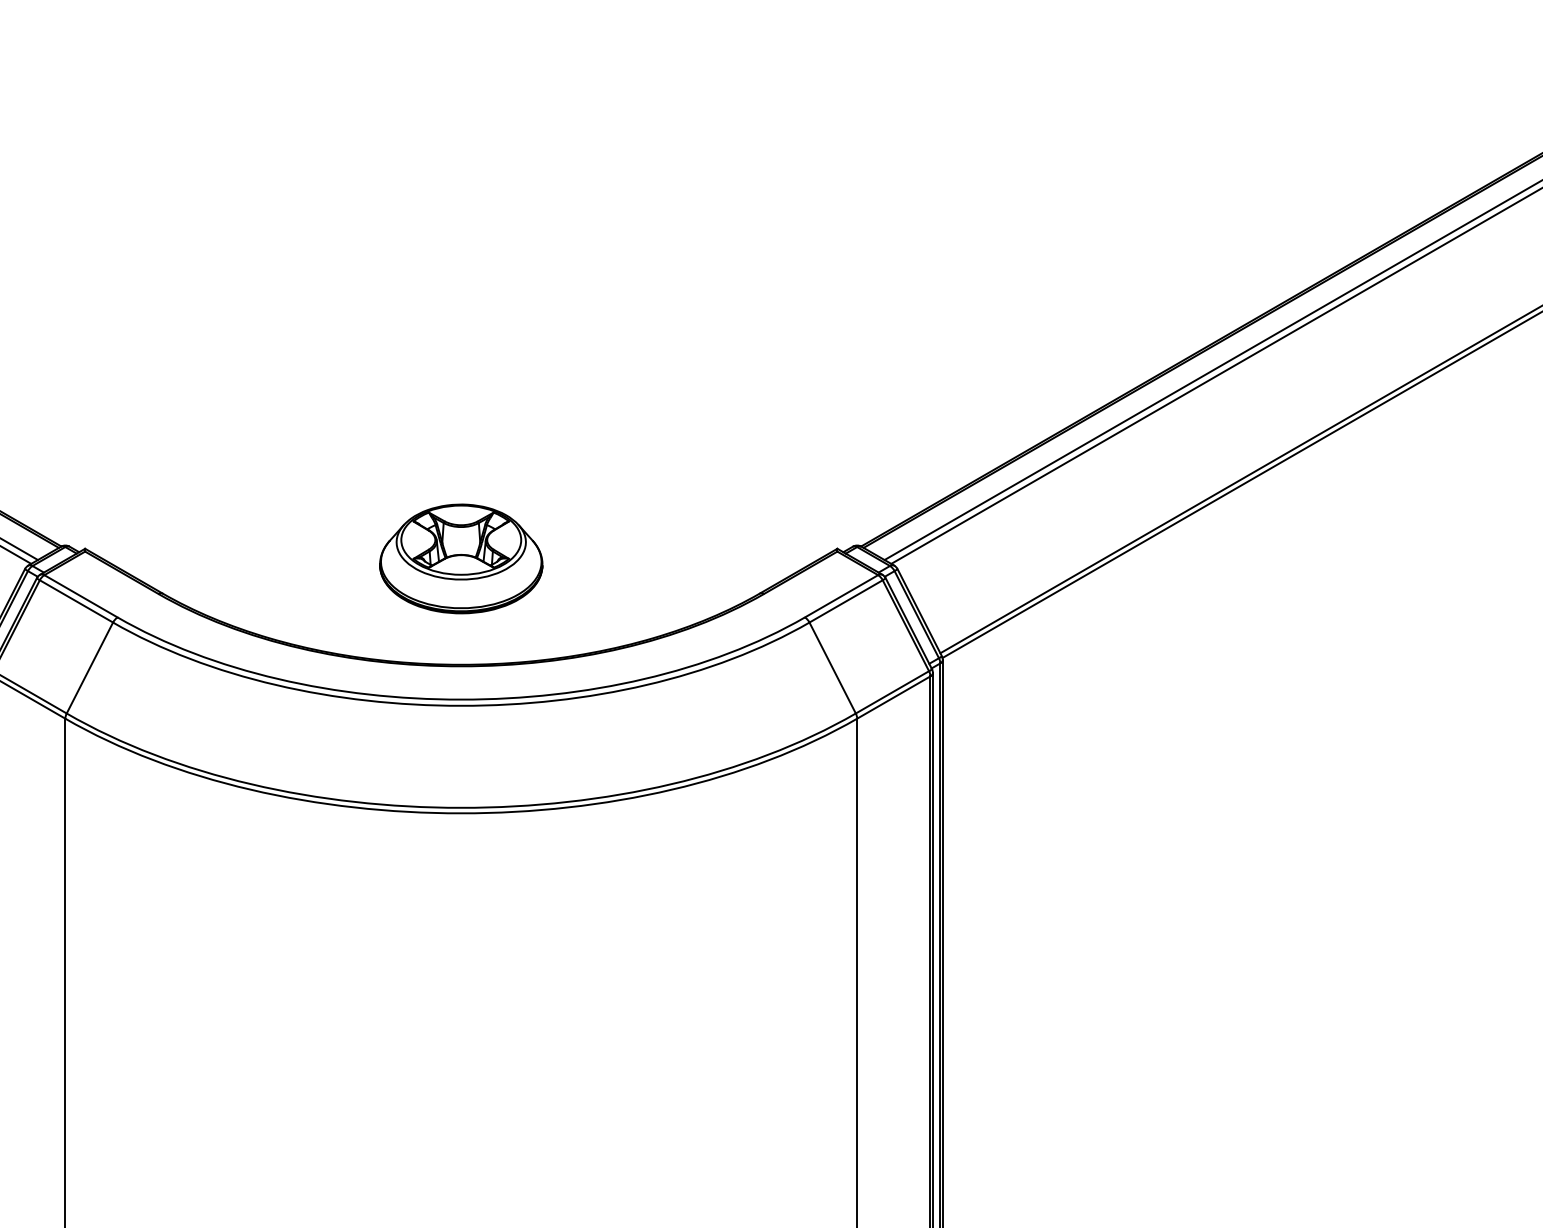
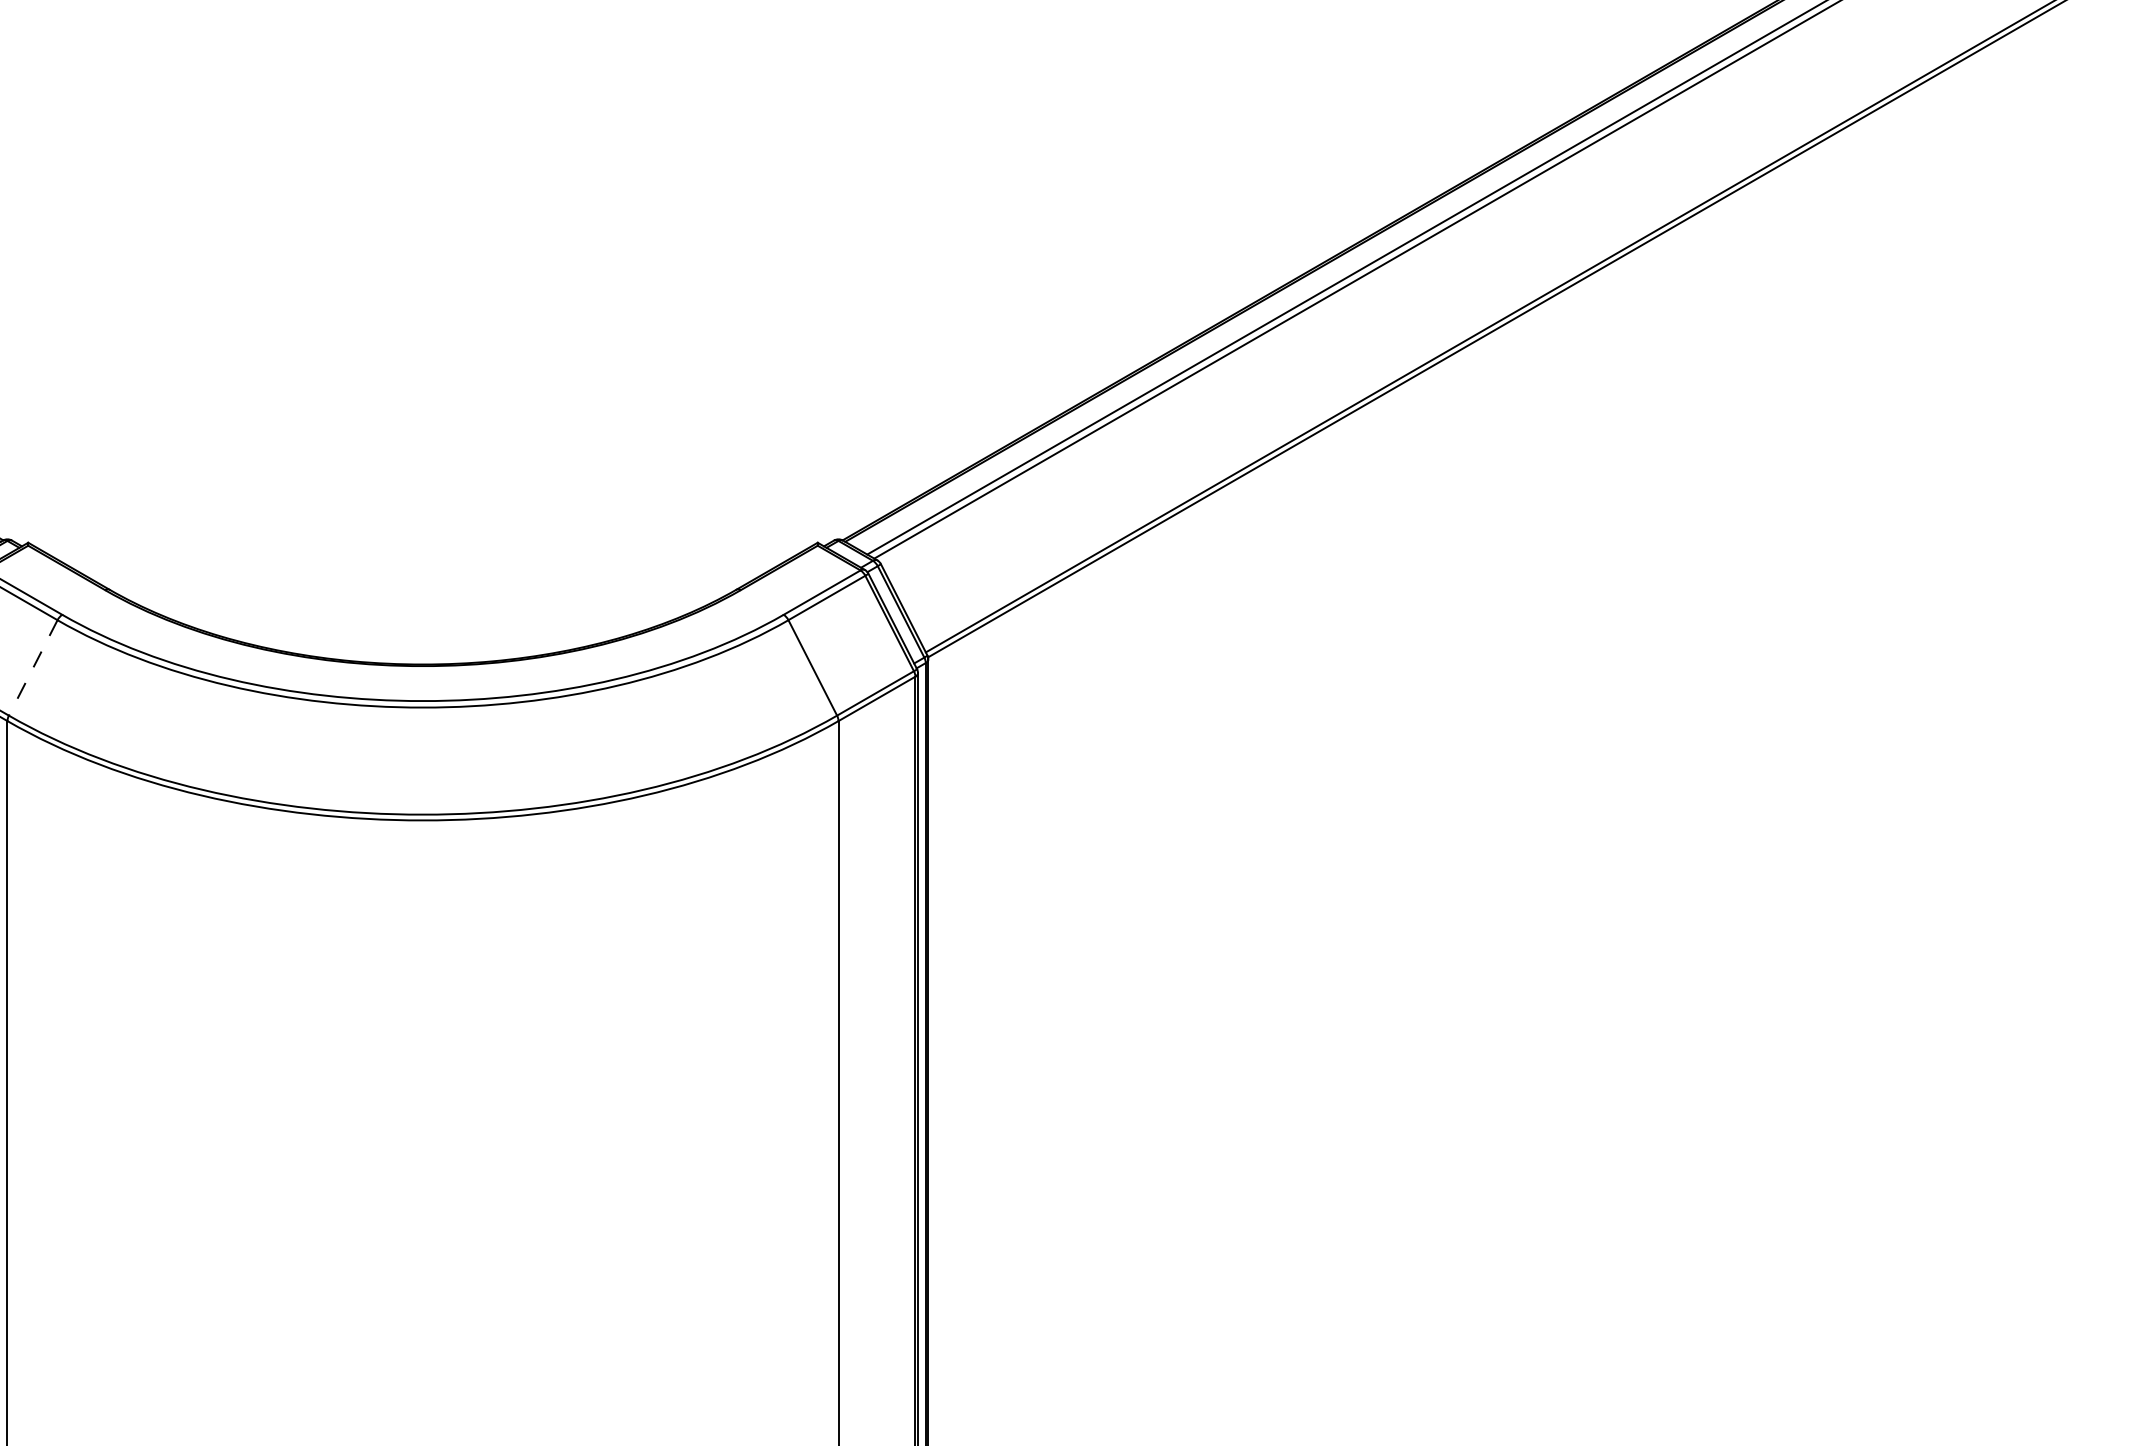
part: (460, 559) -> (422, 553), removed
line: (90, 667) -> (33, 667), solid -> dashed

